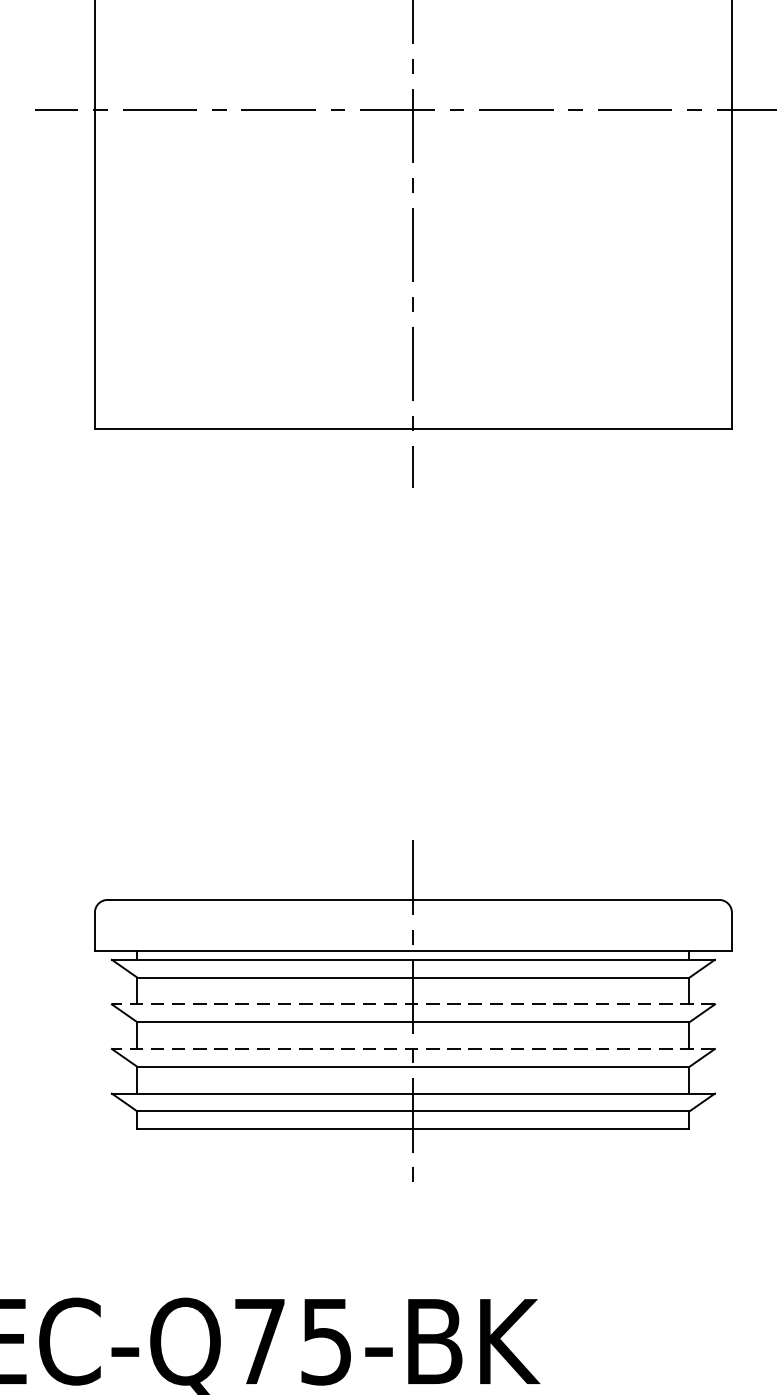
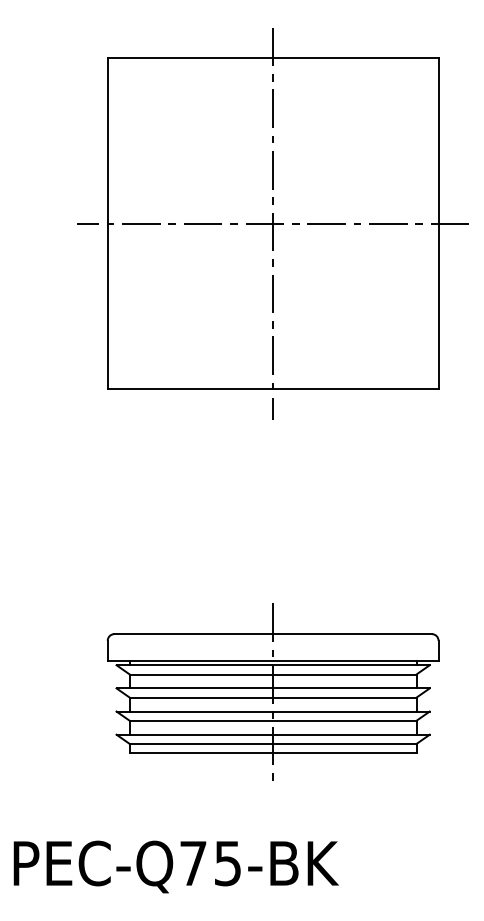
line: (414, 1004) -> (273, 688), dashed -> solid
line: (414, 1048) -> (273, 711), dashed -> solid

